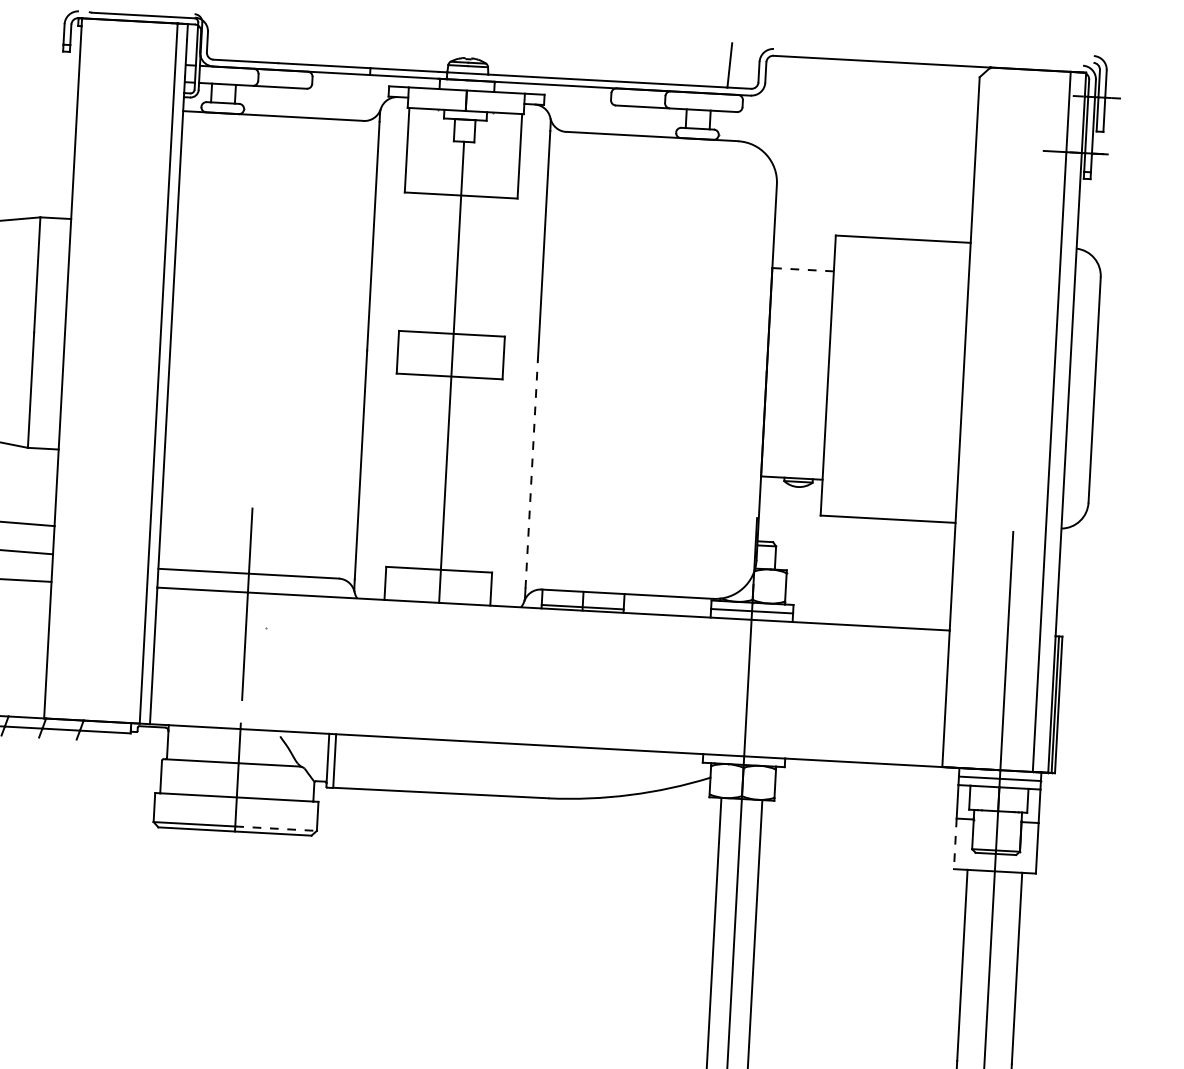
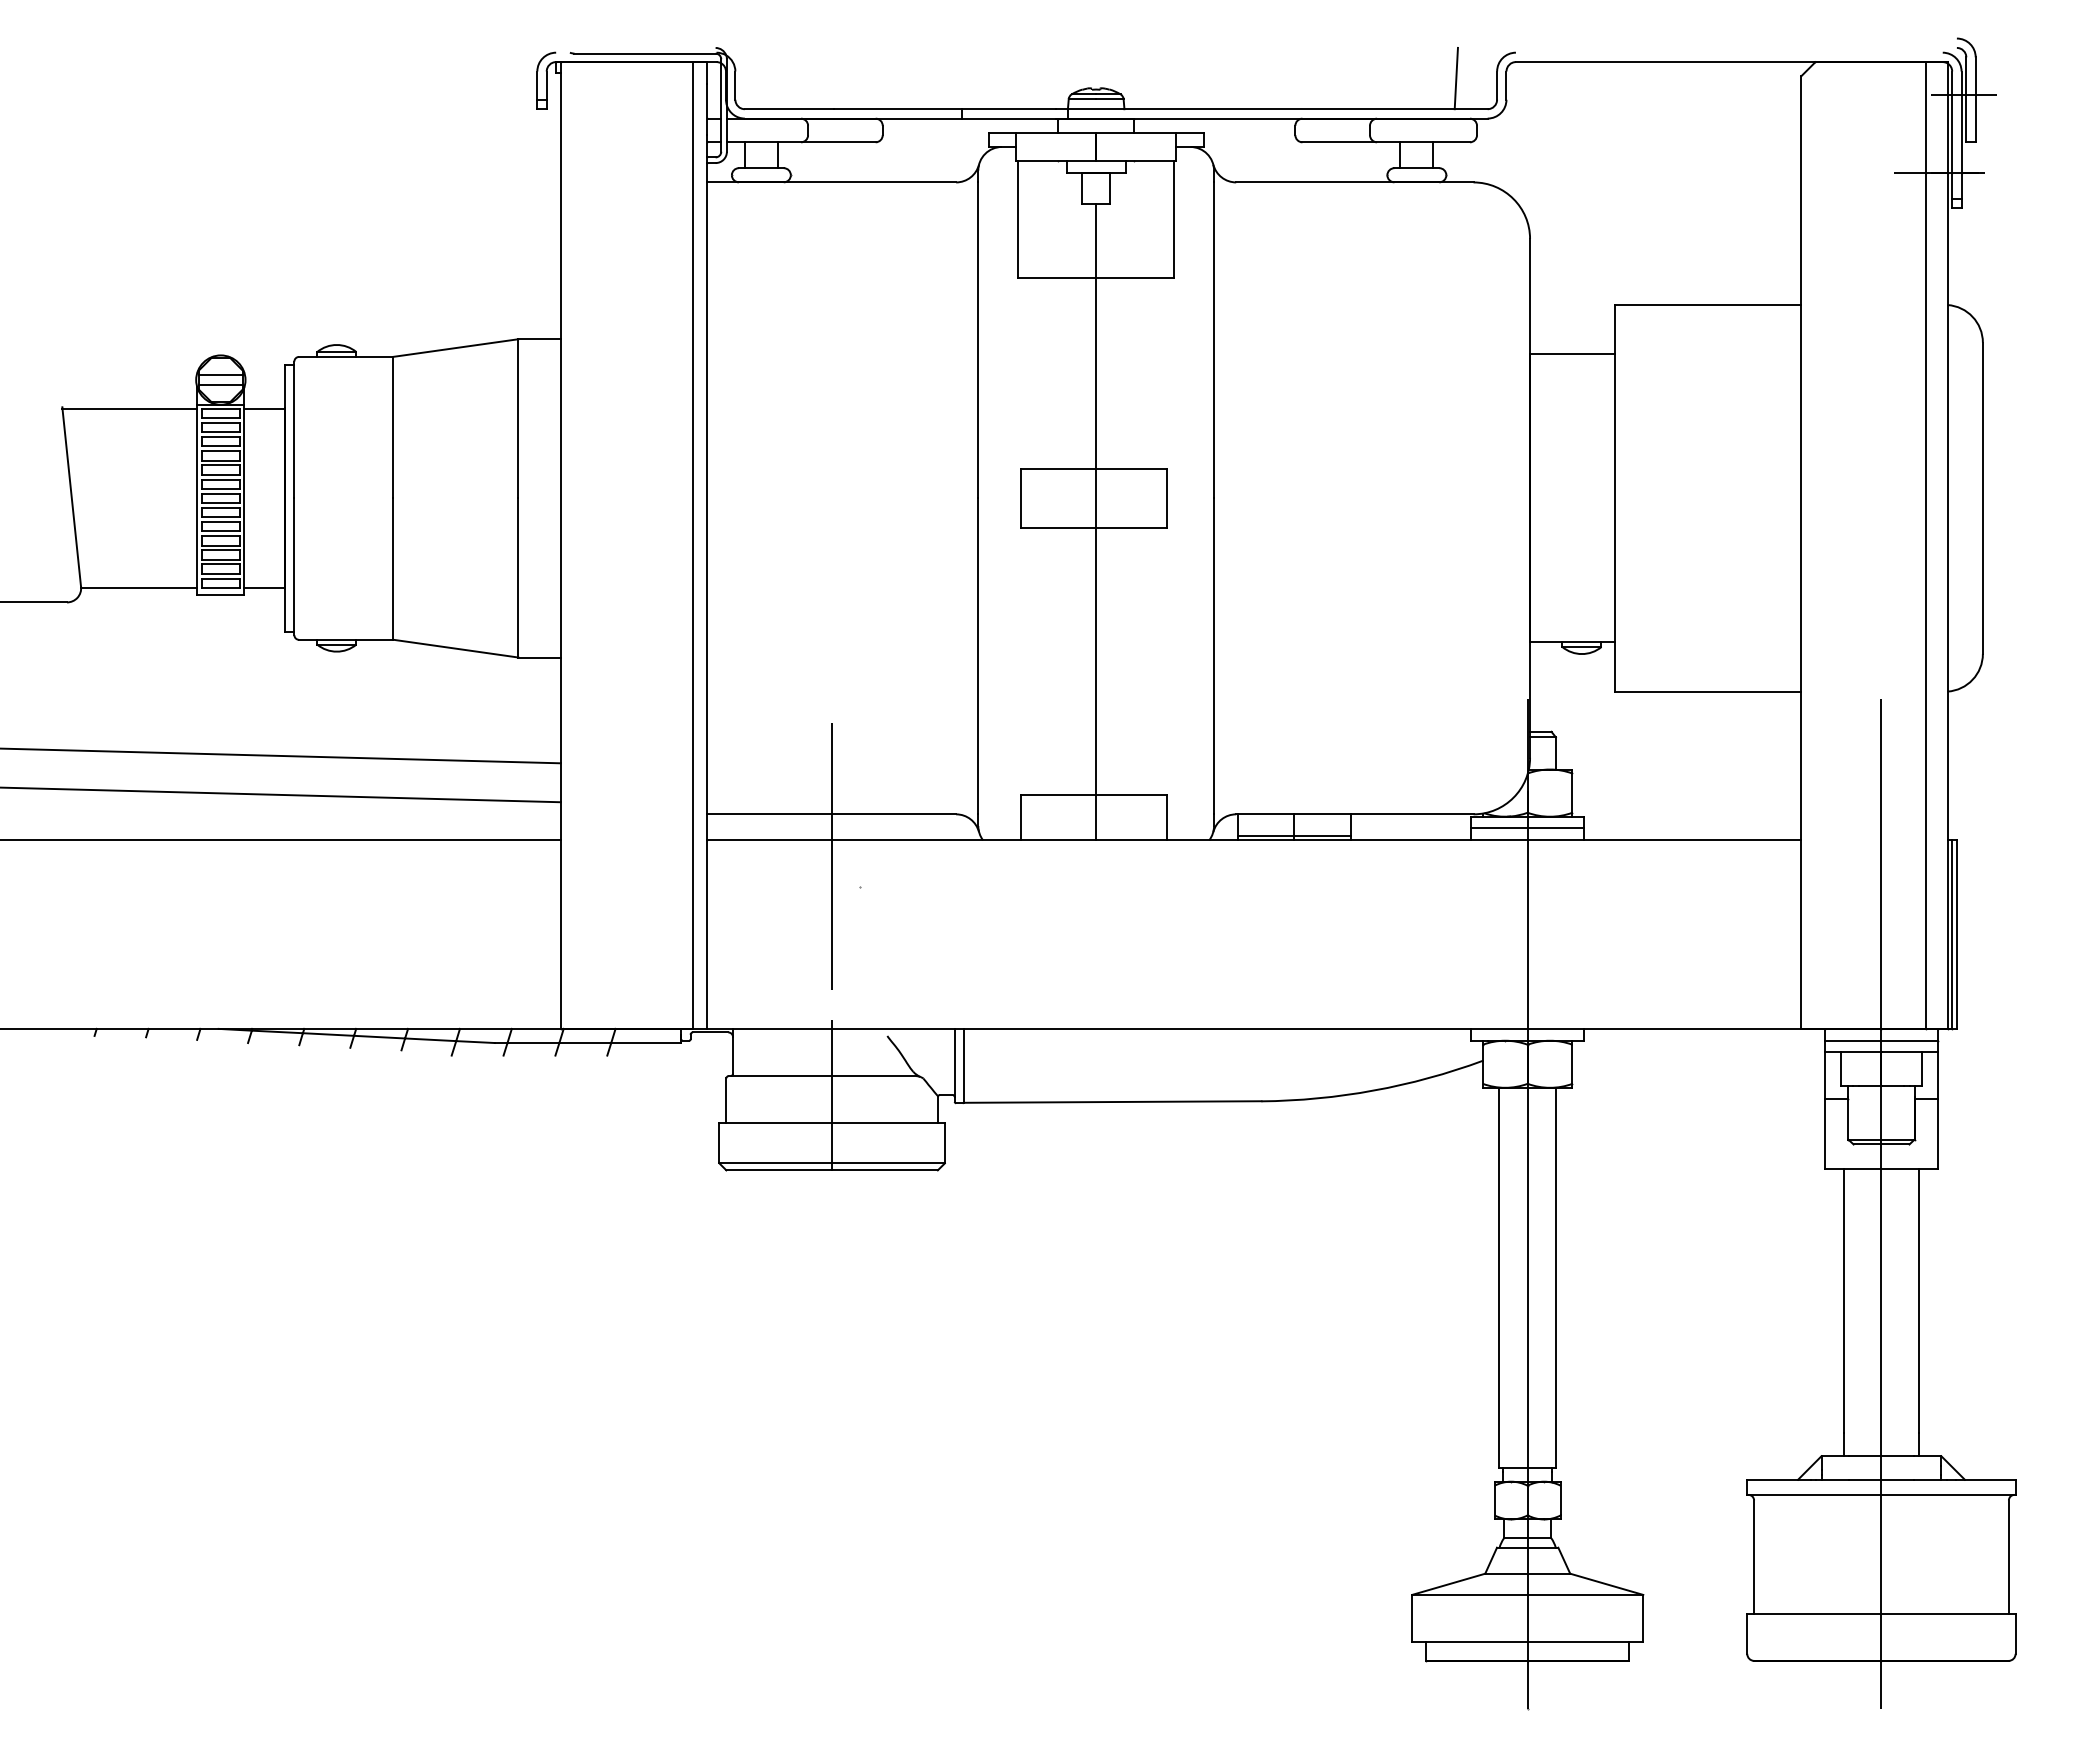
line: (803, 269) -> (1572, 354), dashed -> solid
line: (532, 473) -> (1214, 655), dashed -> solid
line: (276, 828) -> (889, 1163), dashed -> solid
line: (955, 843) -> (1824, 1133), dashed -> solid

